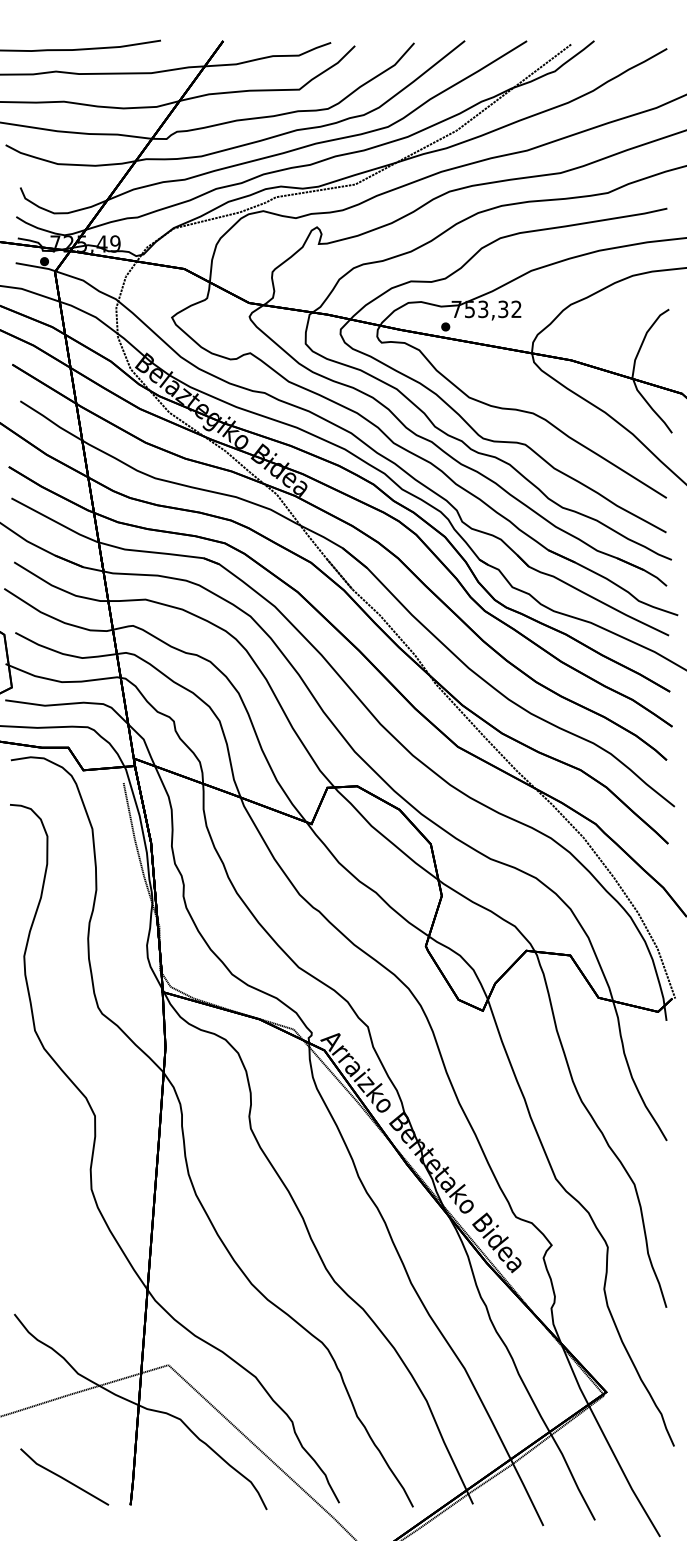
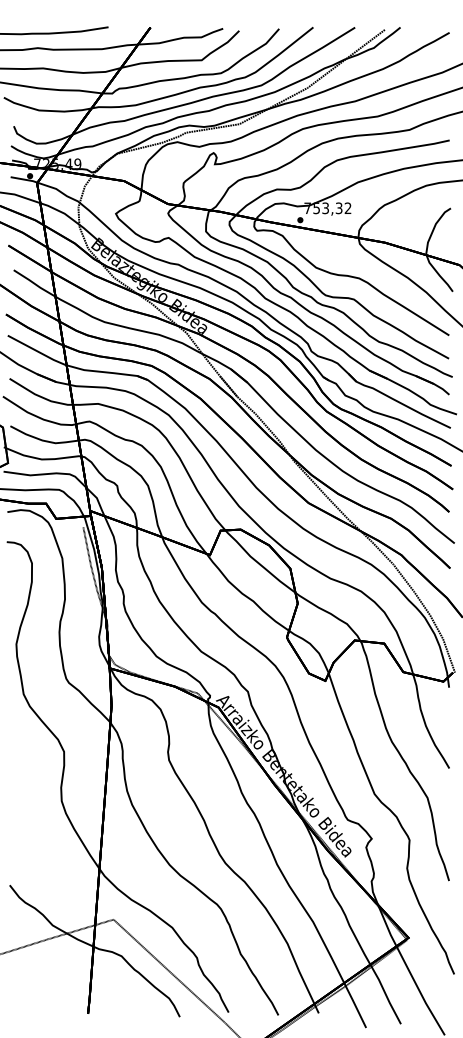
line: (62, 1476) -> (42, 994), removed

